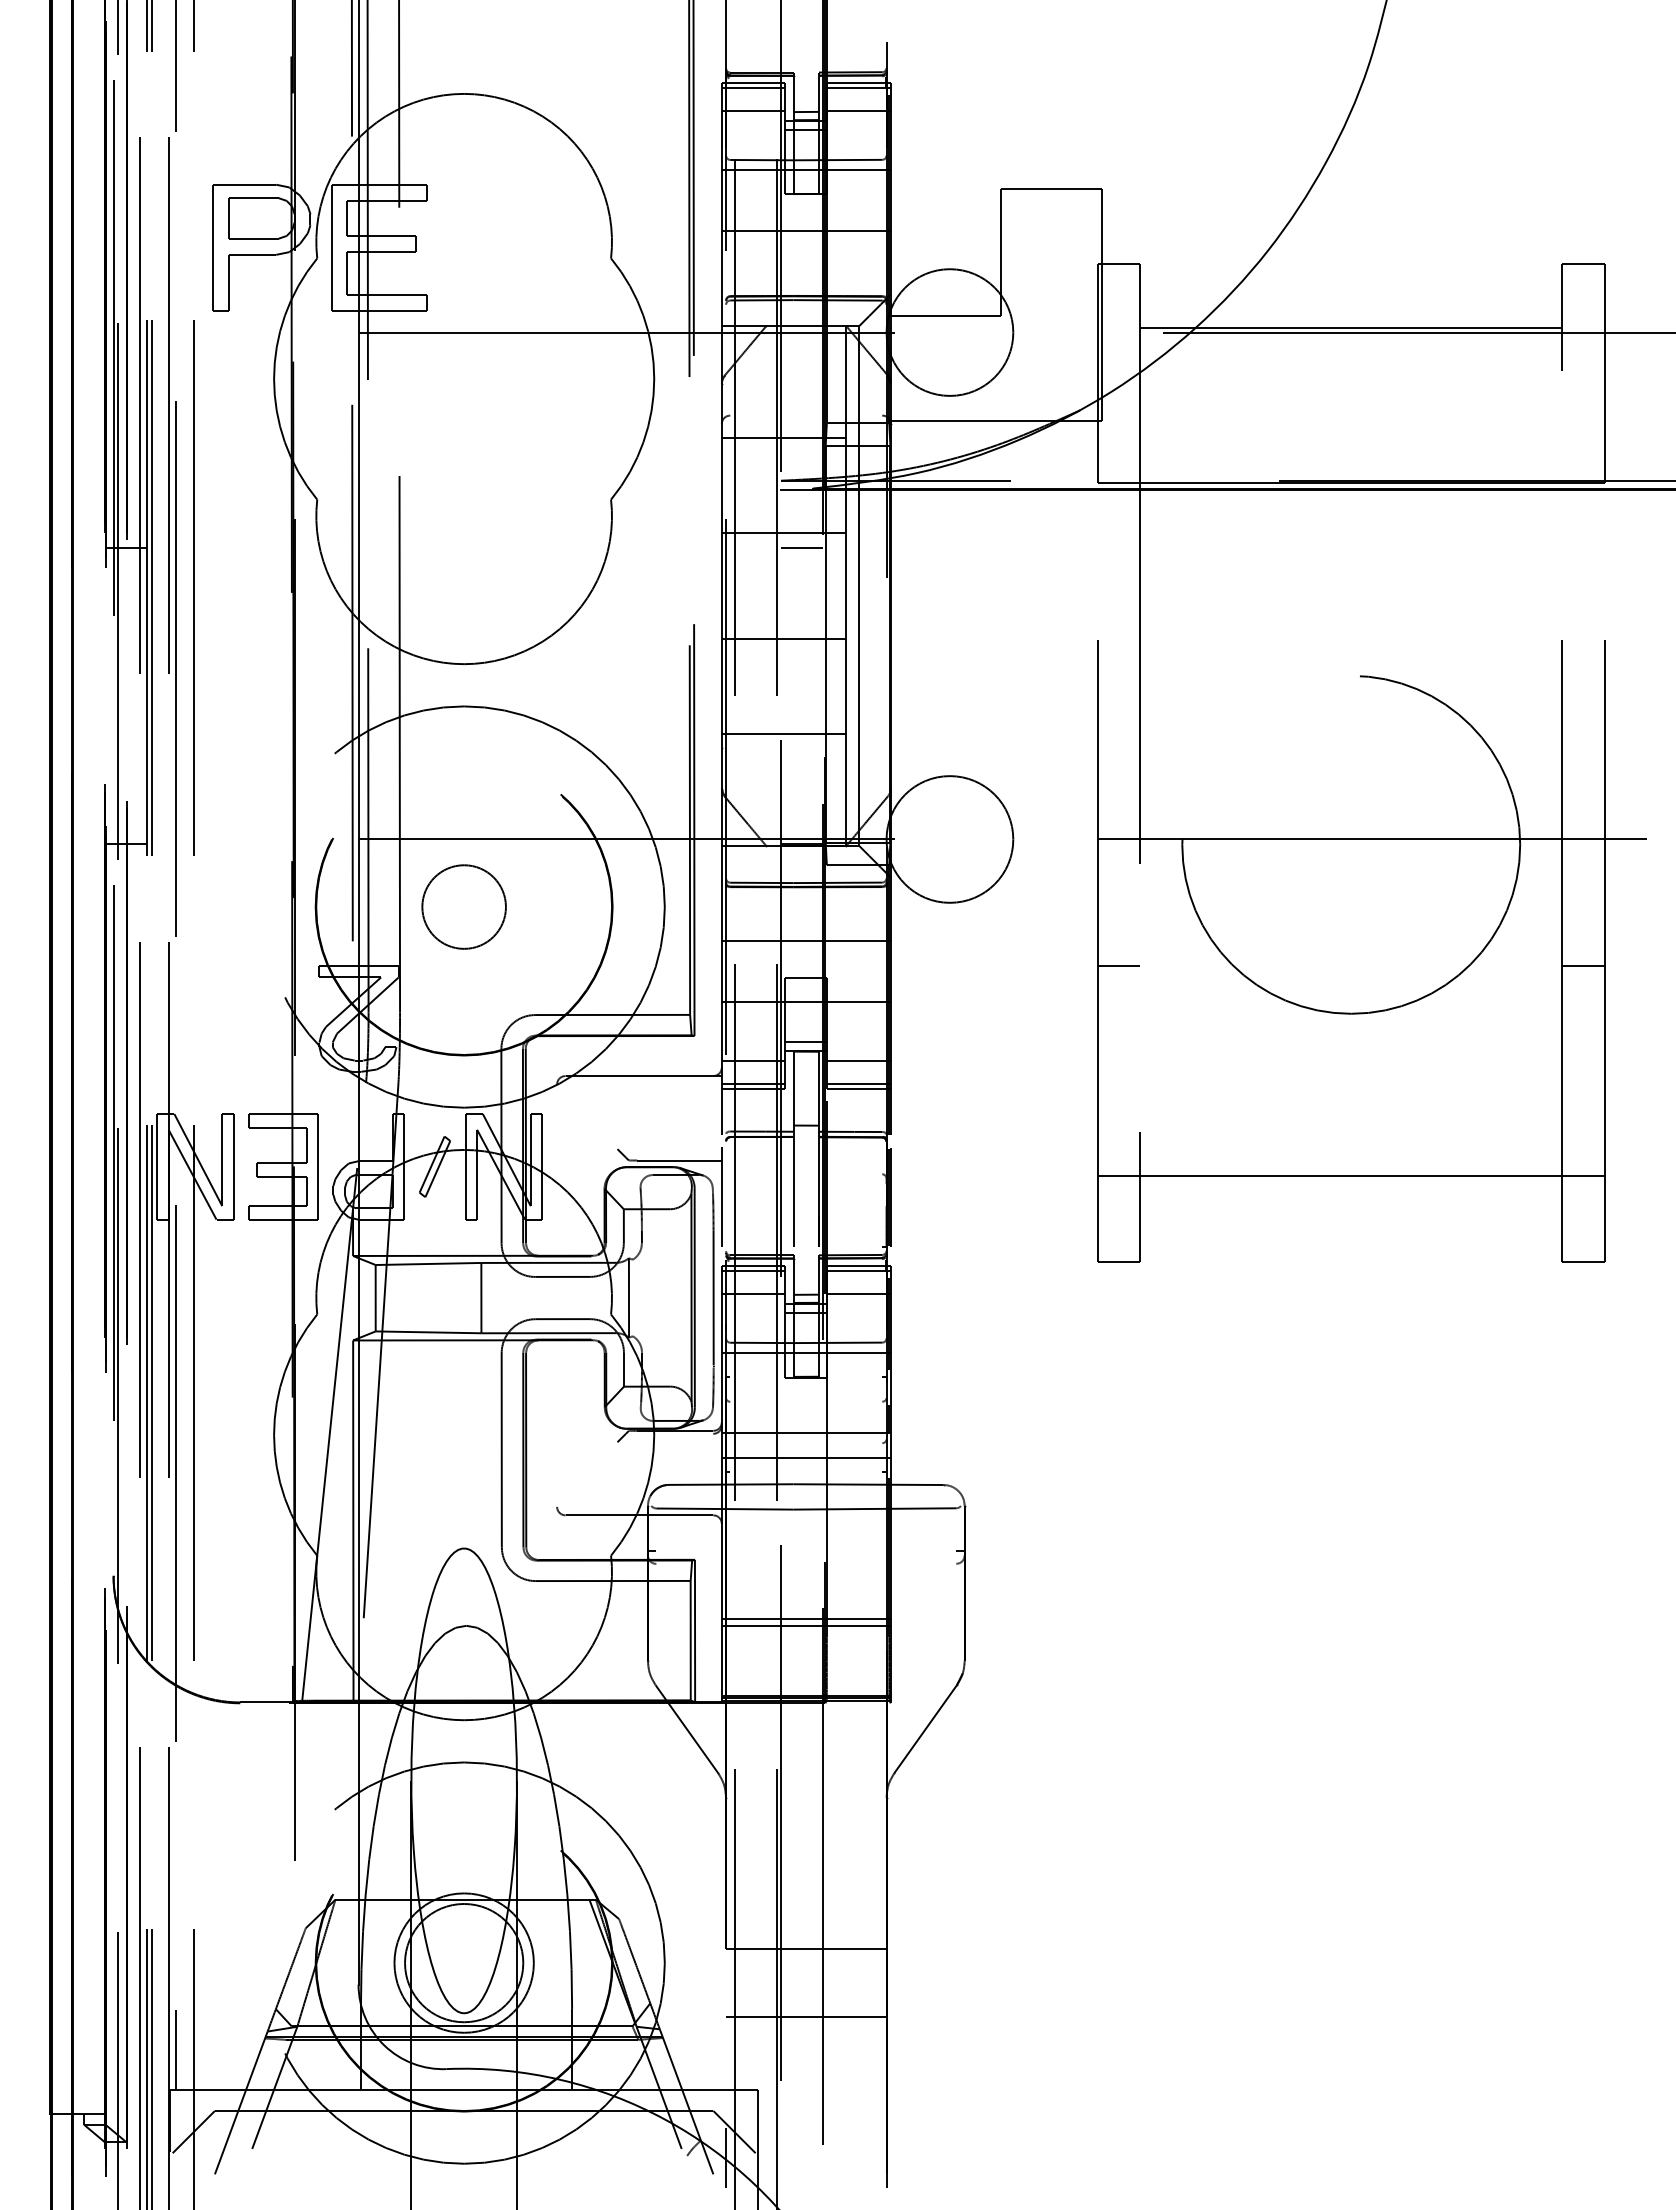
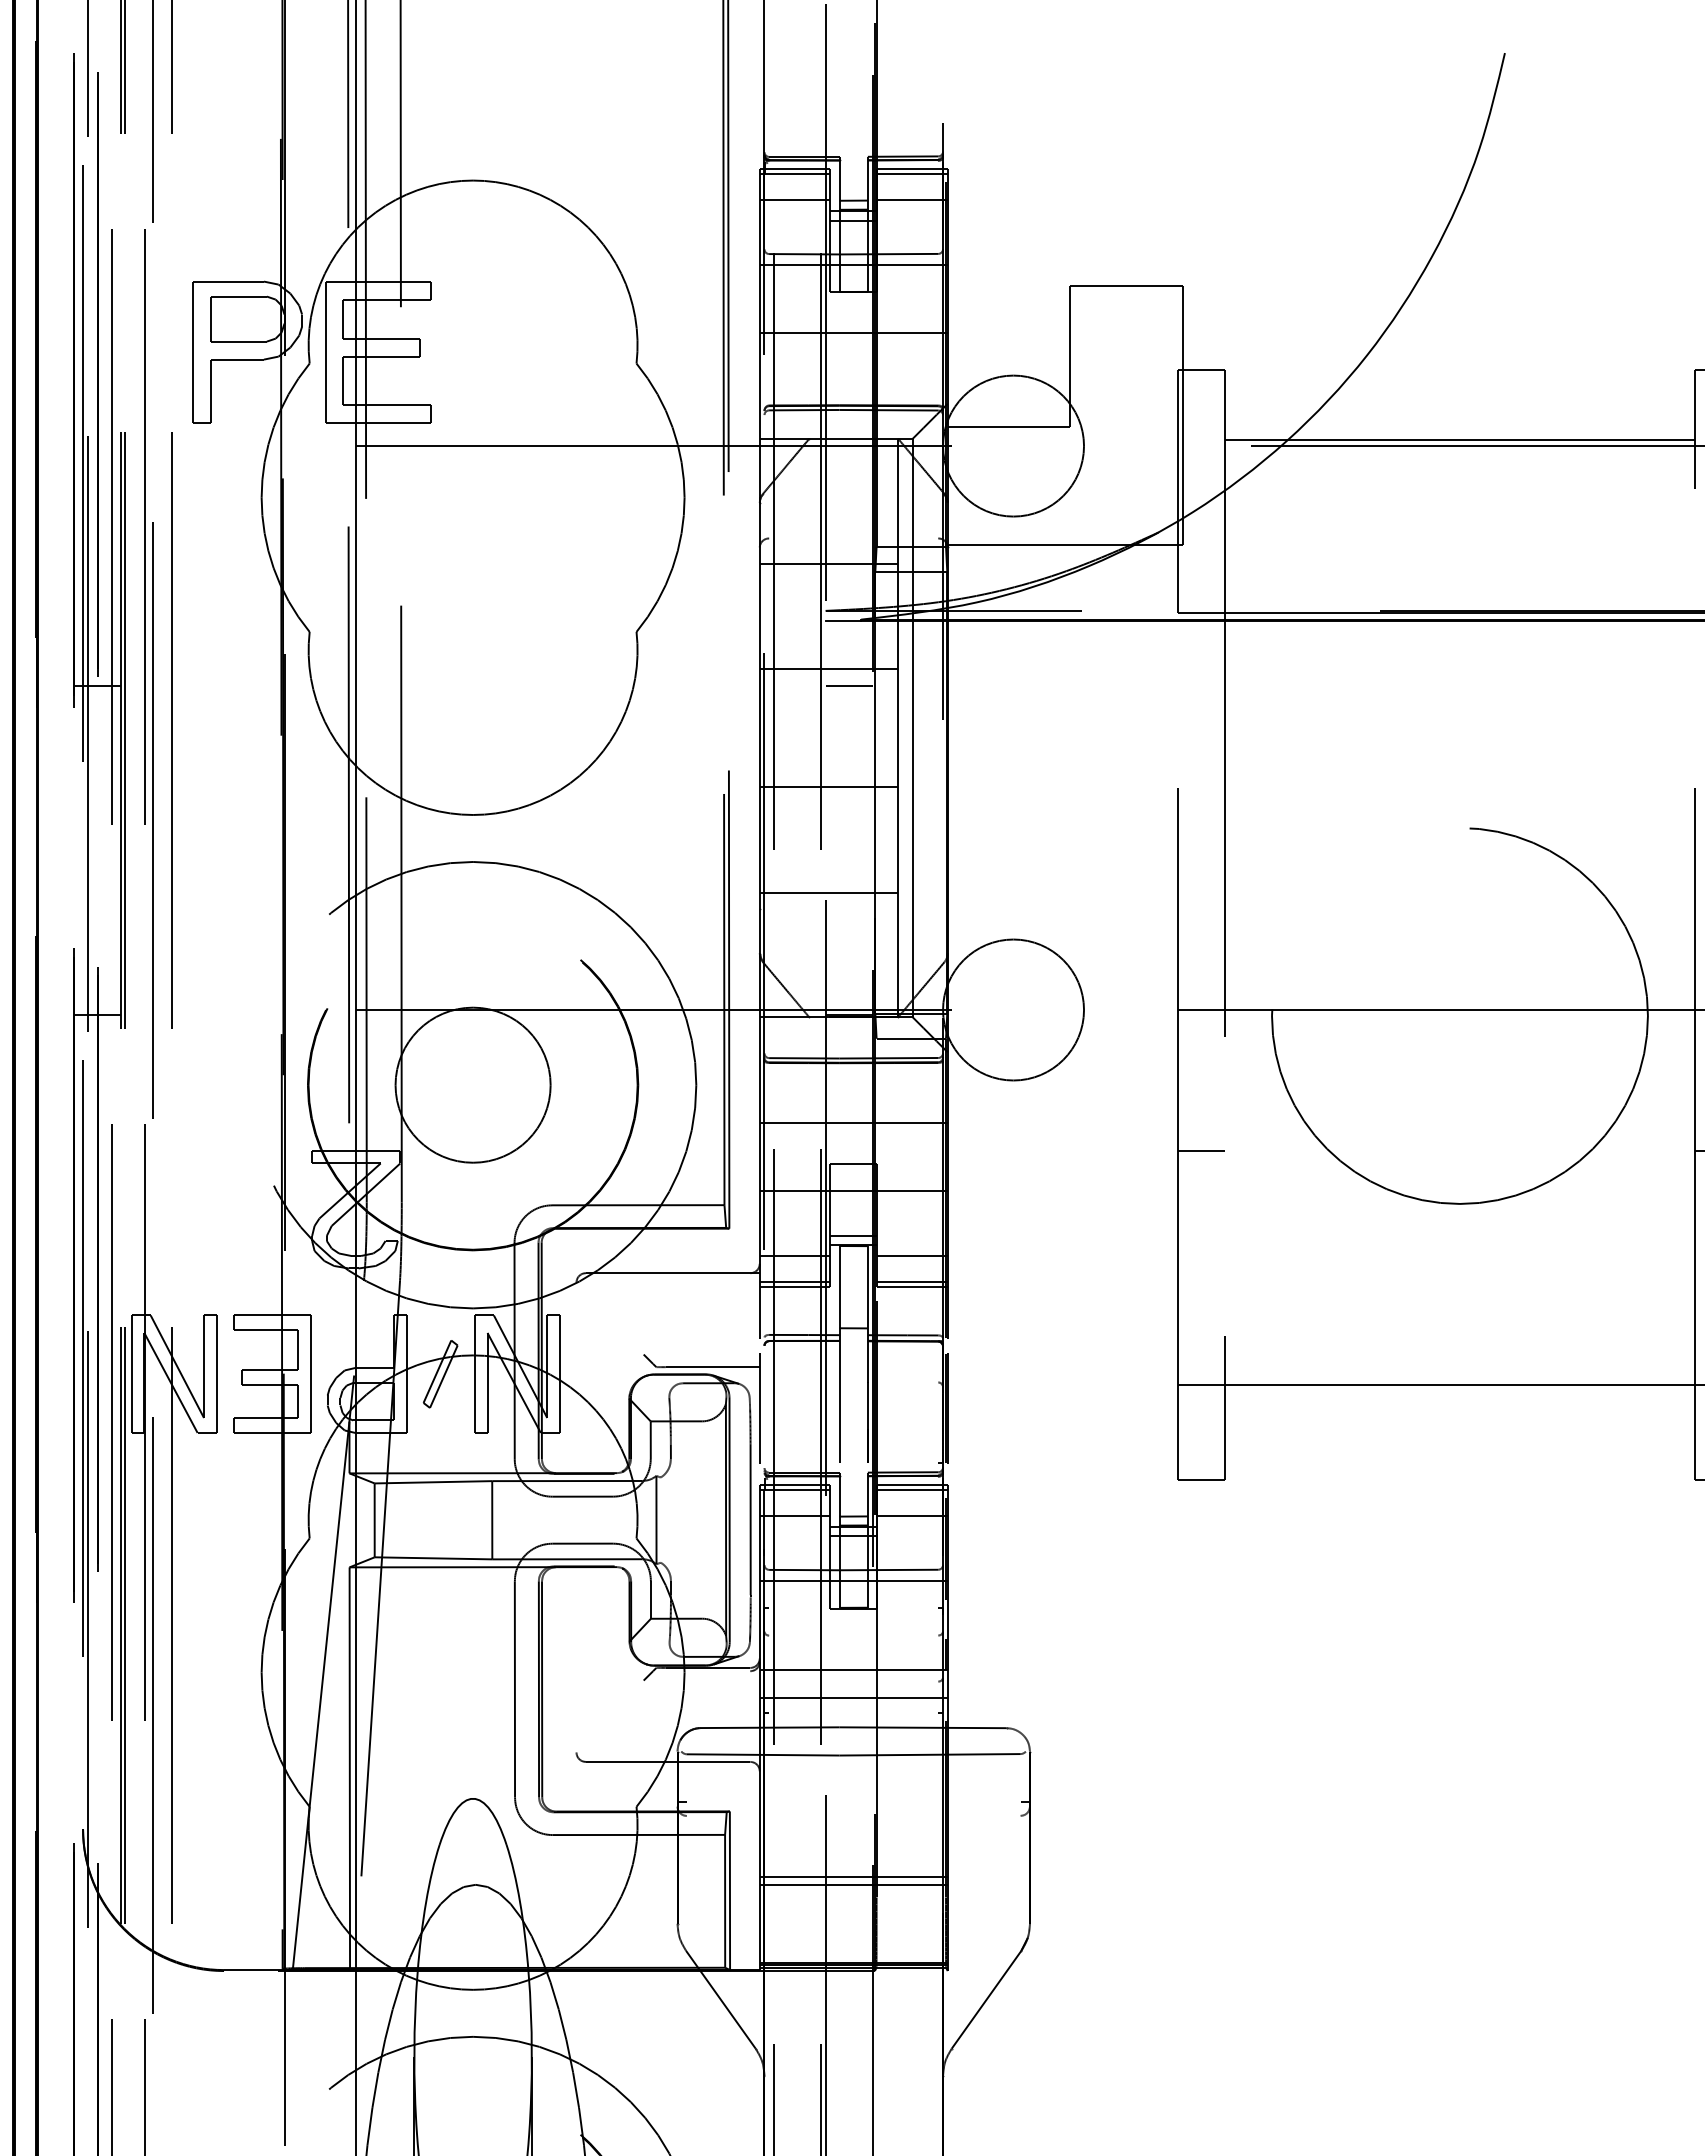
circle: (463, 906) -> (472, 1084), size x1.67

